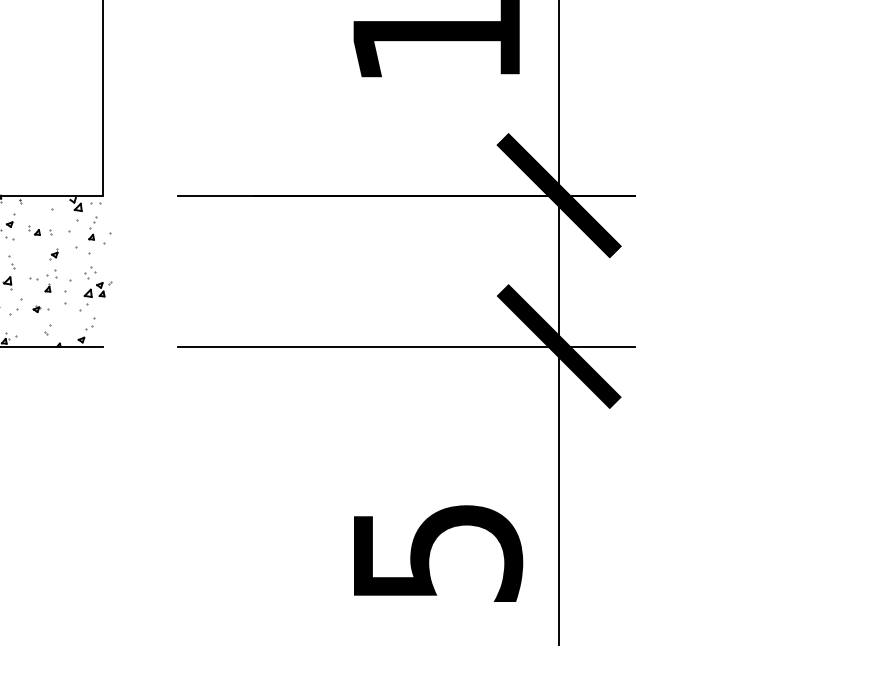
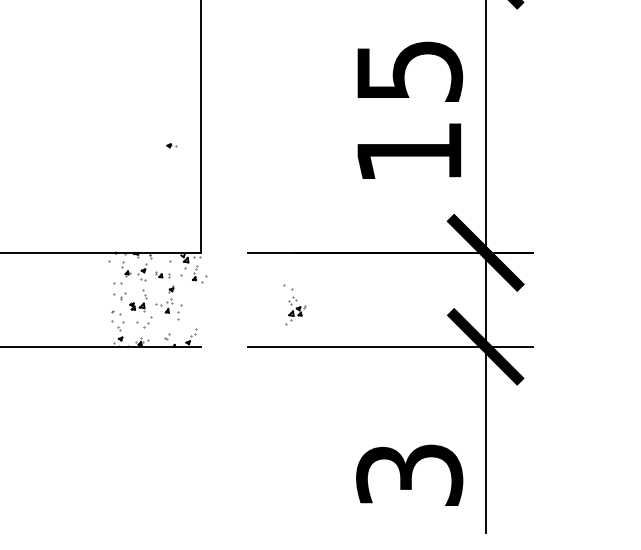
part: (93, 278) -> (294, 304), moved
part: (40, 309) -> (171, 145), moved
text: (436, 551) -> (409, 474), 5 -> 3

